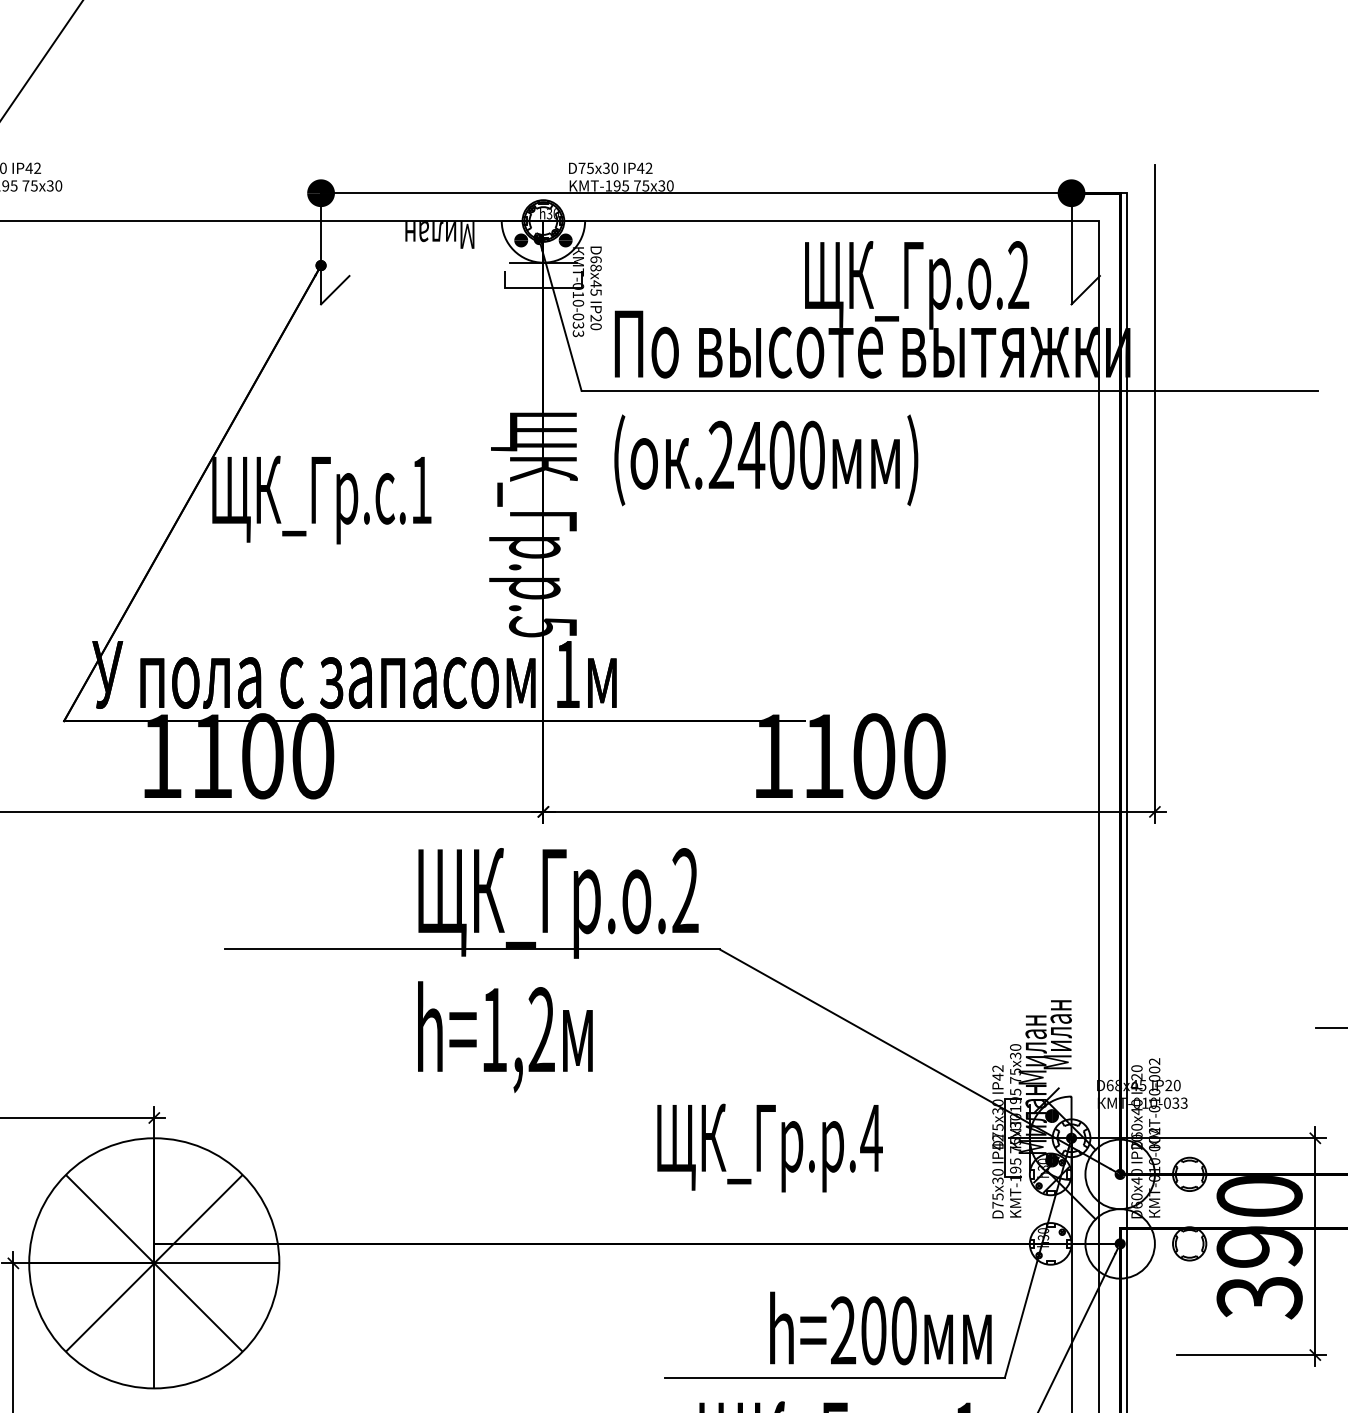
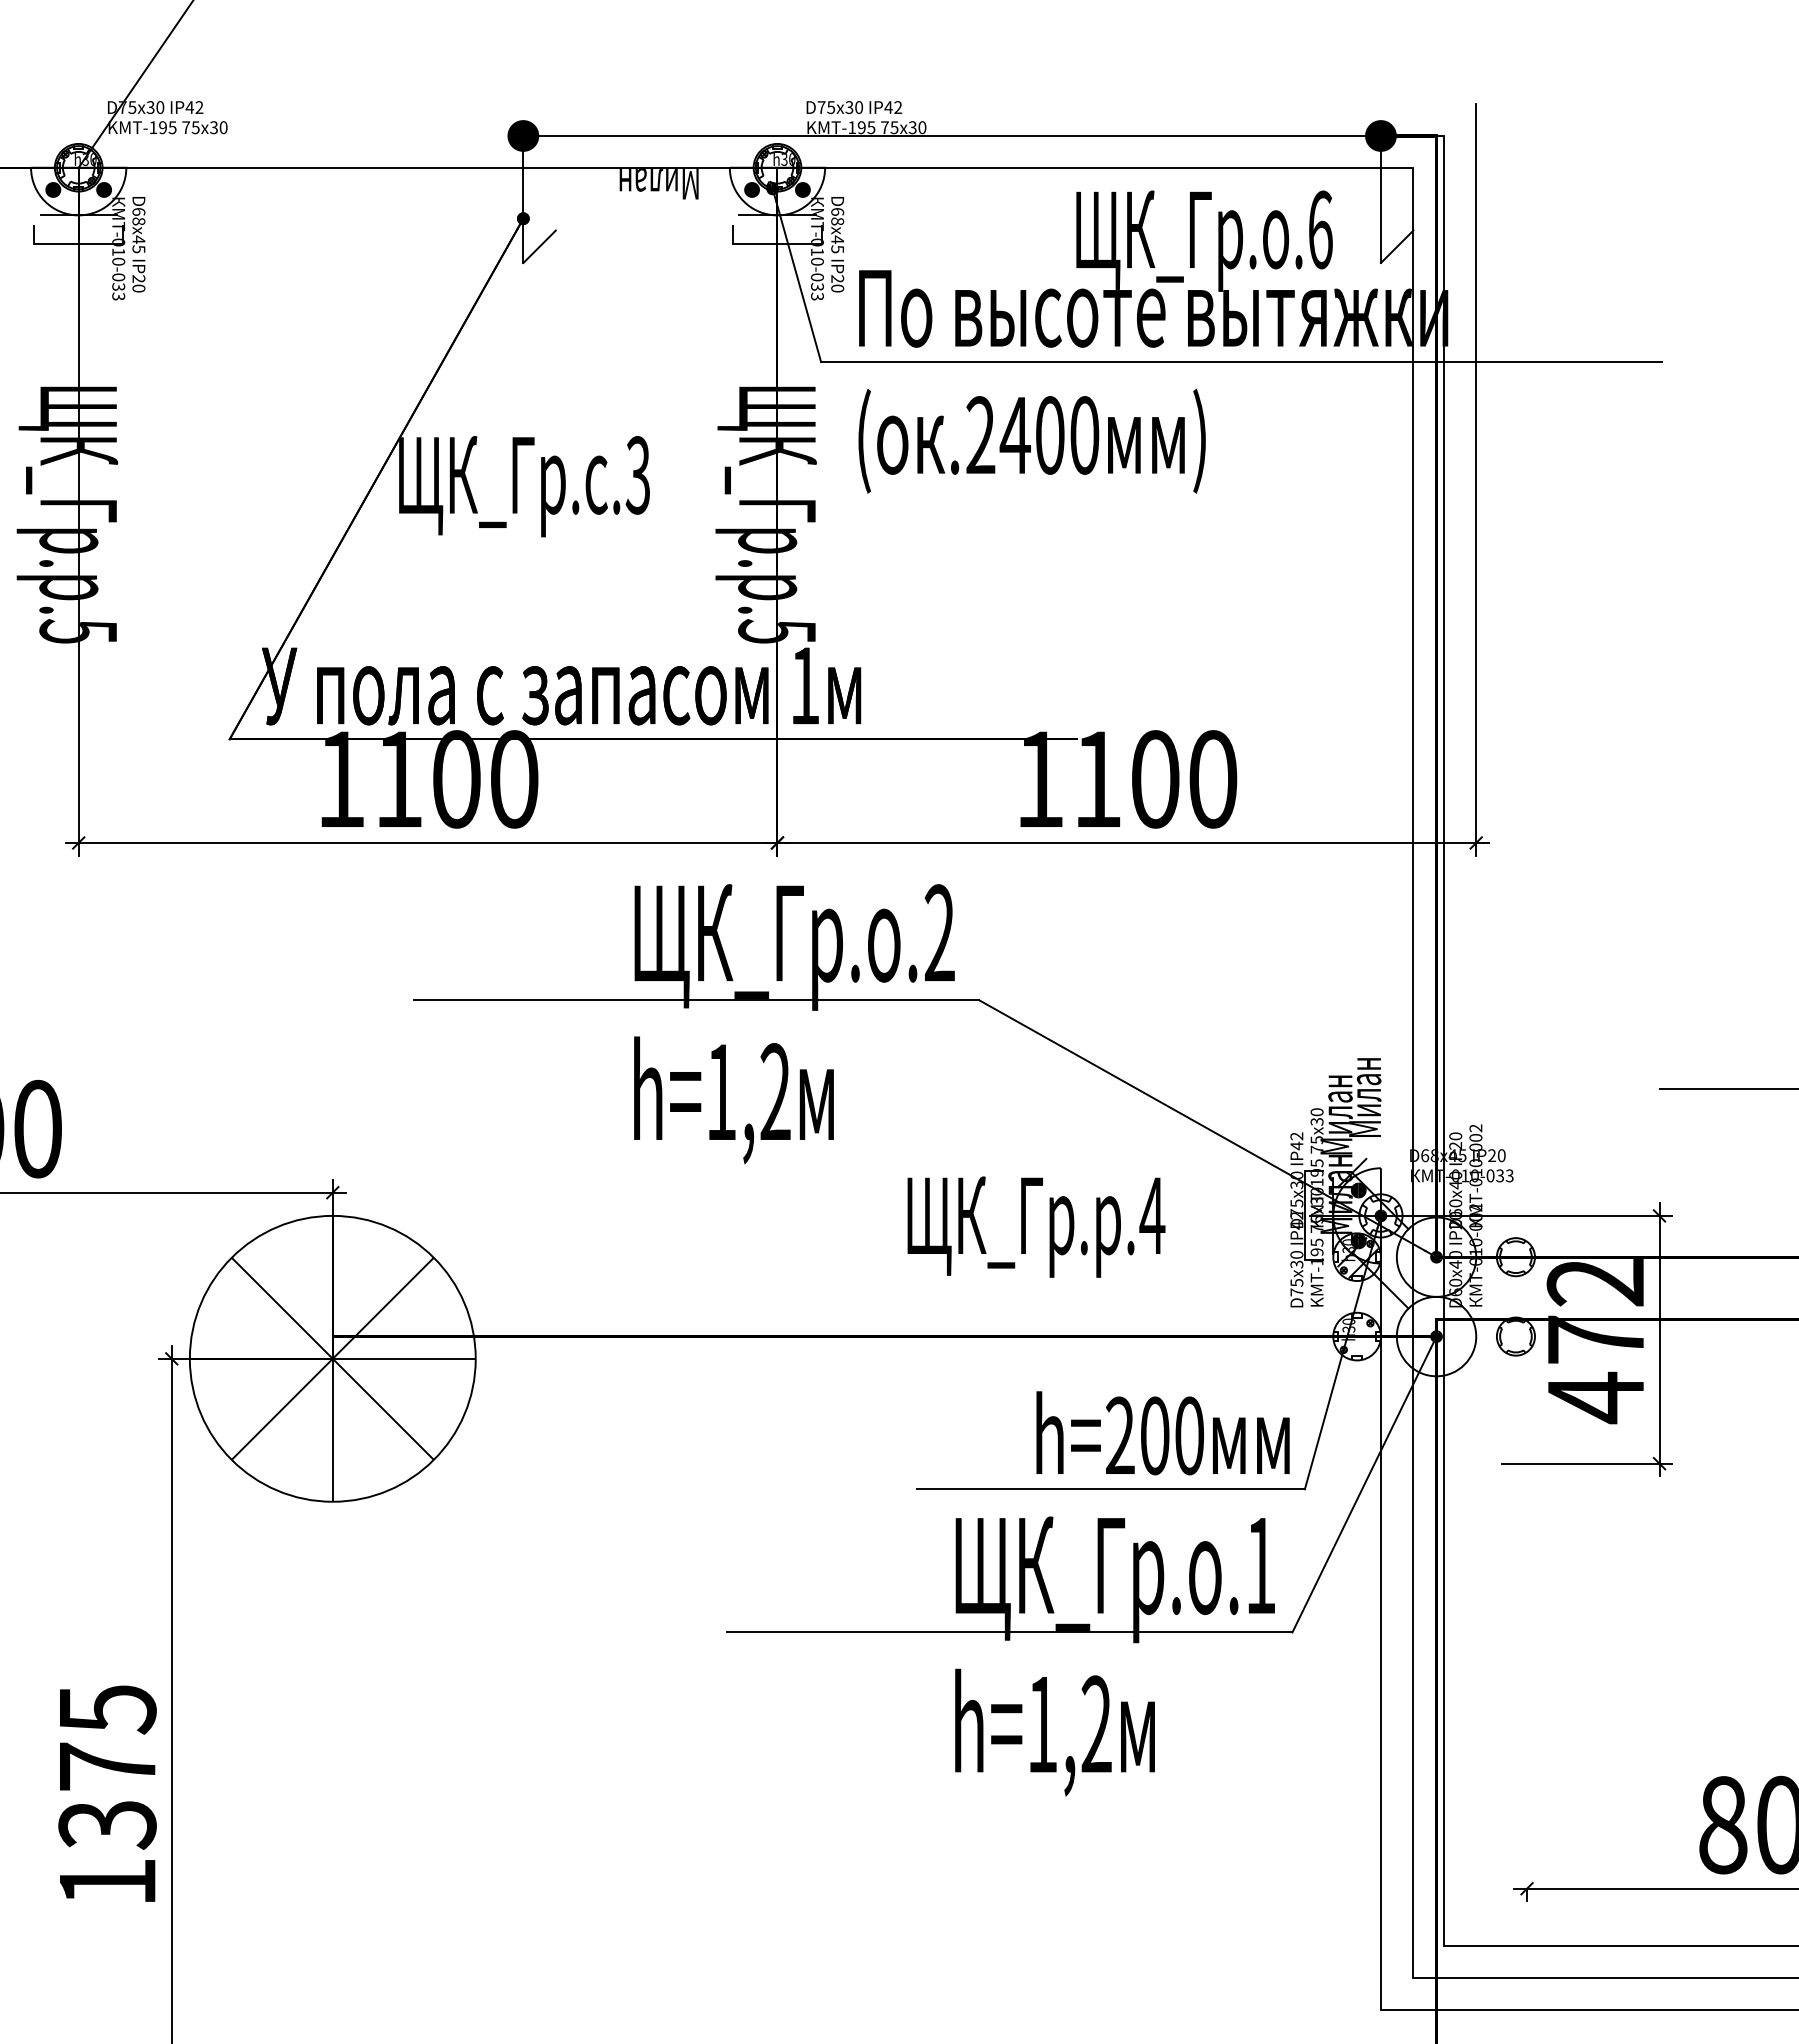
text: (1018, 275) -> (1320, 229), .2 -> .6
text: (420, 490) -> (637, 475), .1 -> .3
text: (1259, 1248) -> (1595, 1341), 390 -> 472

